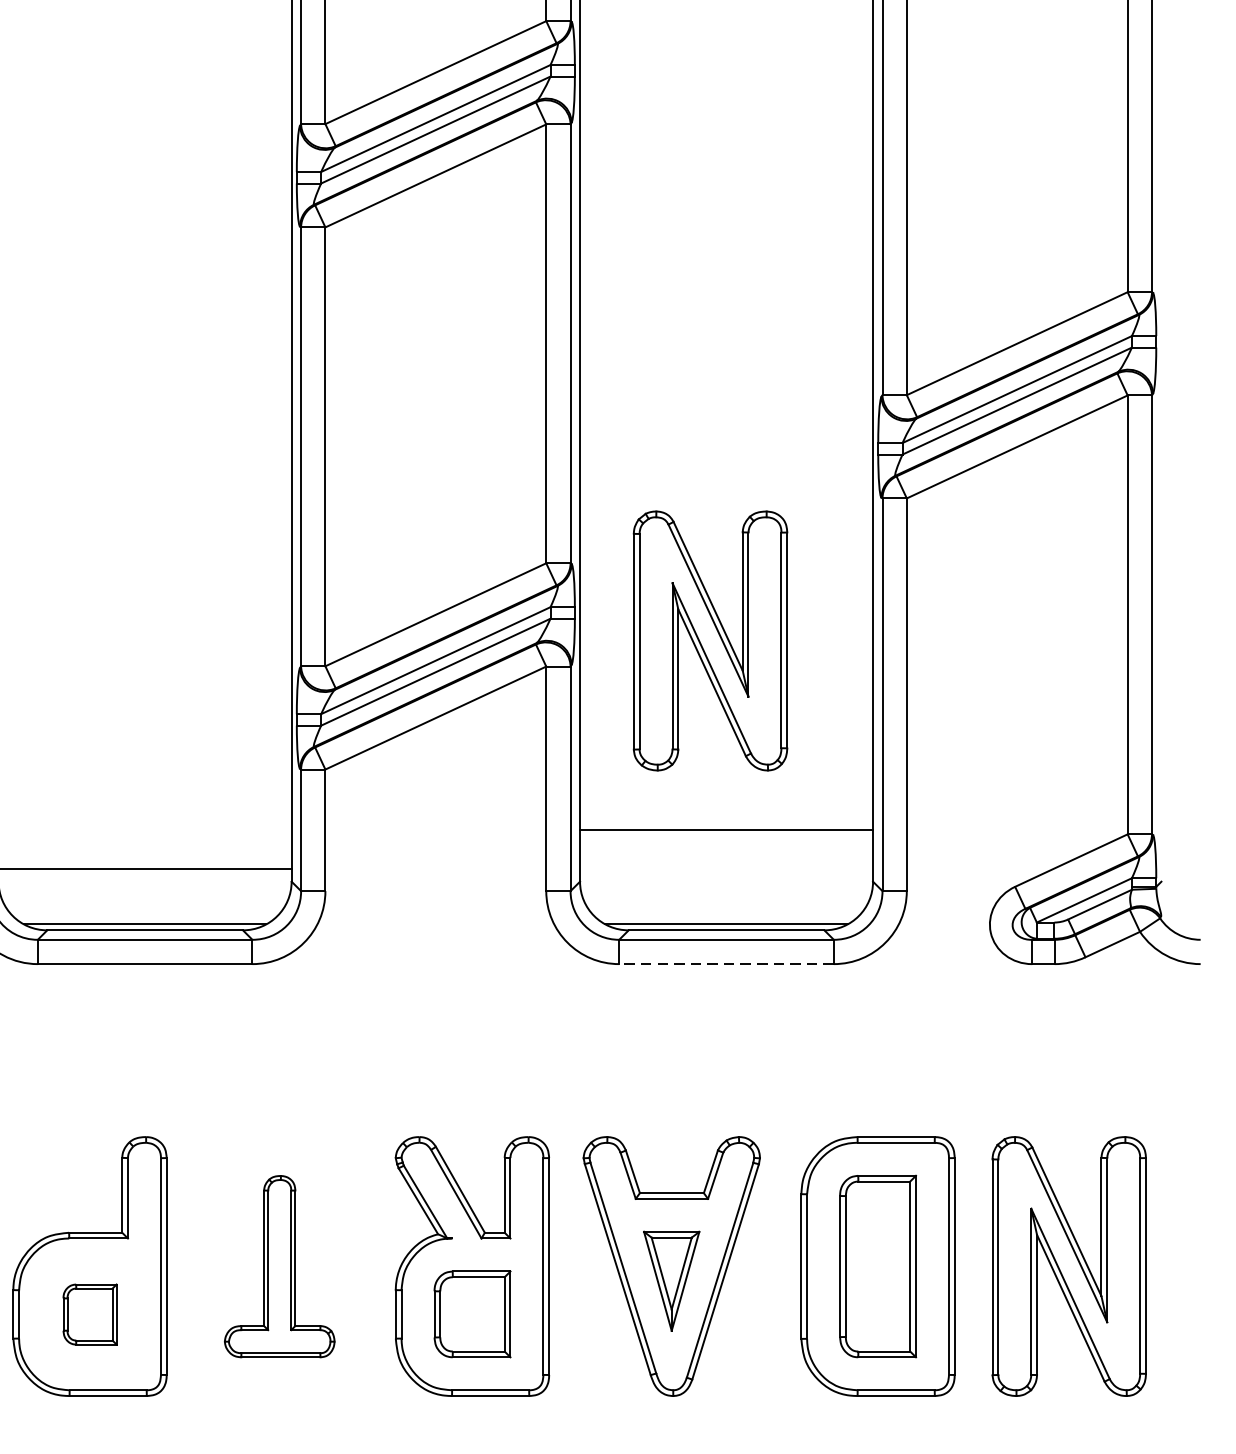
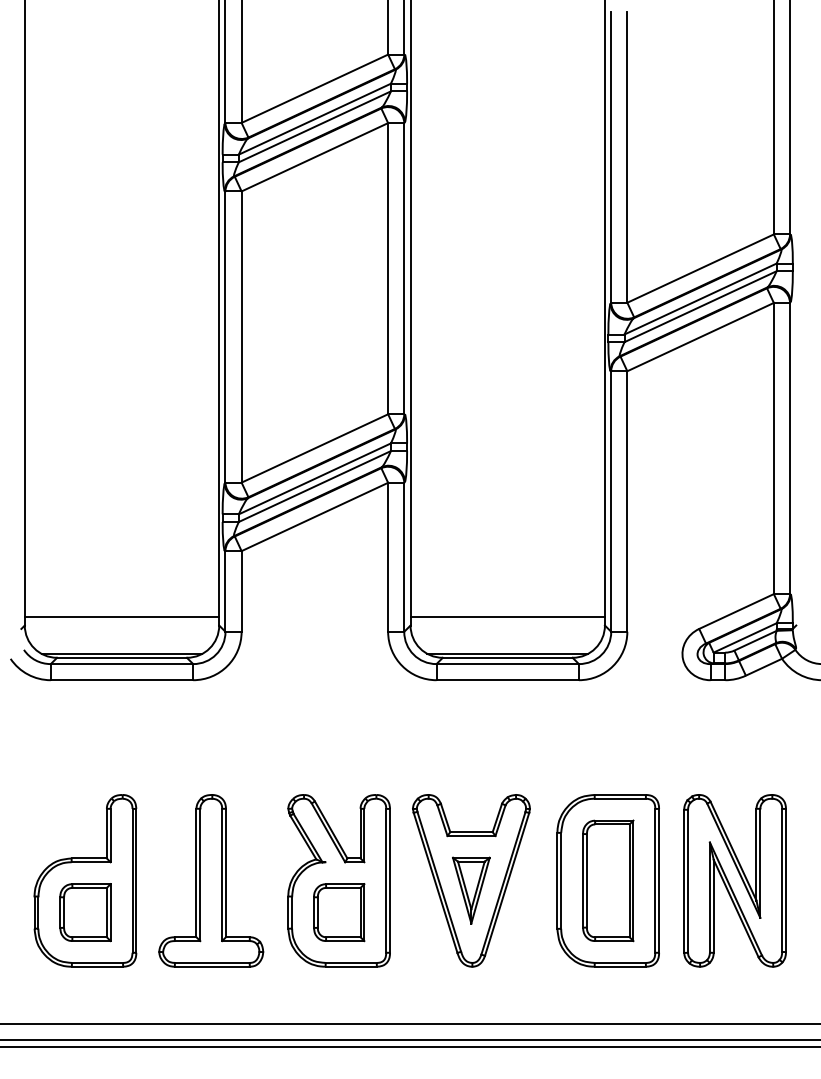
part: (709, 640) -> (496, 465), removed
line: (726, 830) -> (507, 617), moved
line: (726, 964) -> (507, 680), dashed -> solid
part: (280, 1266) -> (211, 880), size x1.43
part: (90, 1314) -> (85, 912), size x1.43

